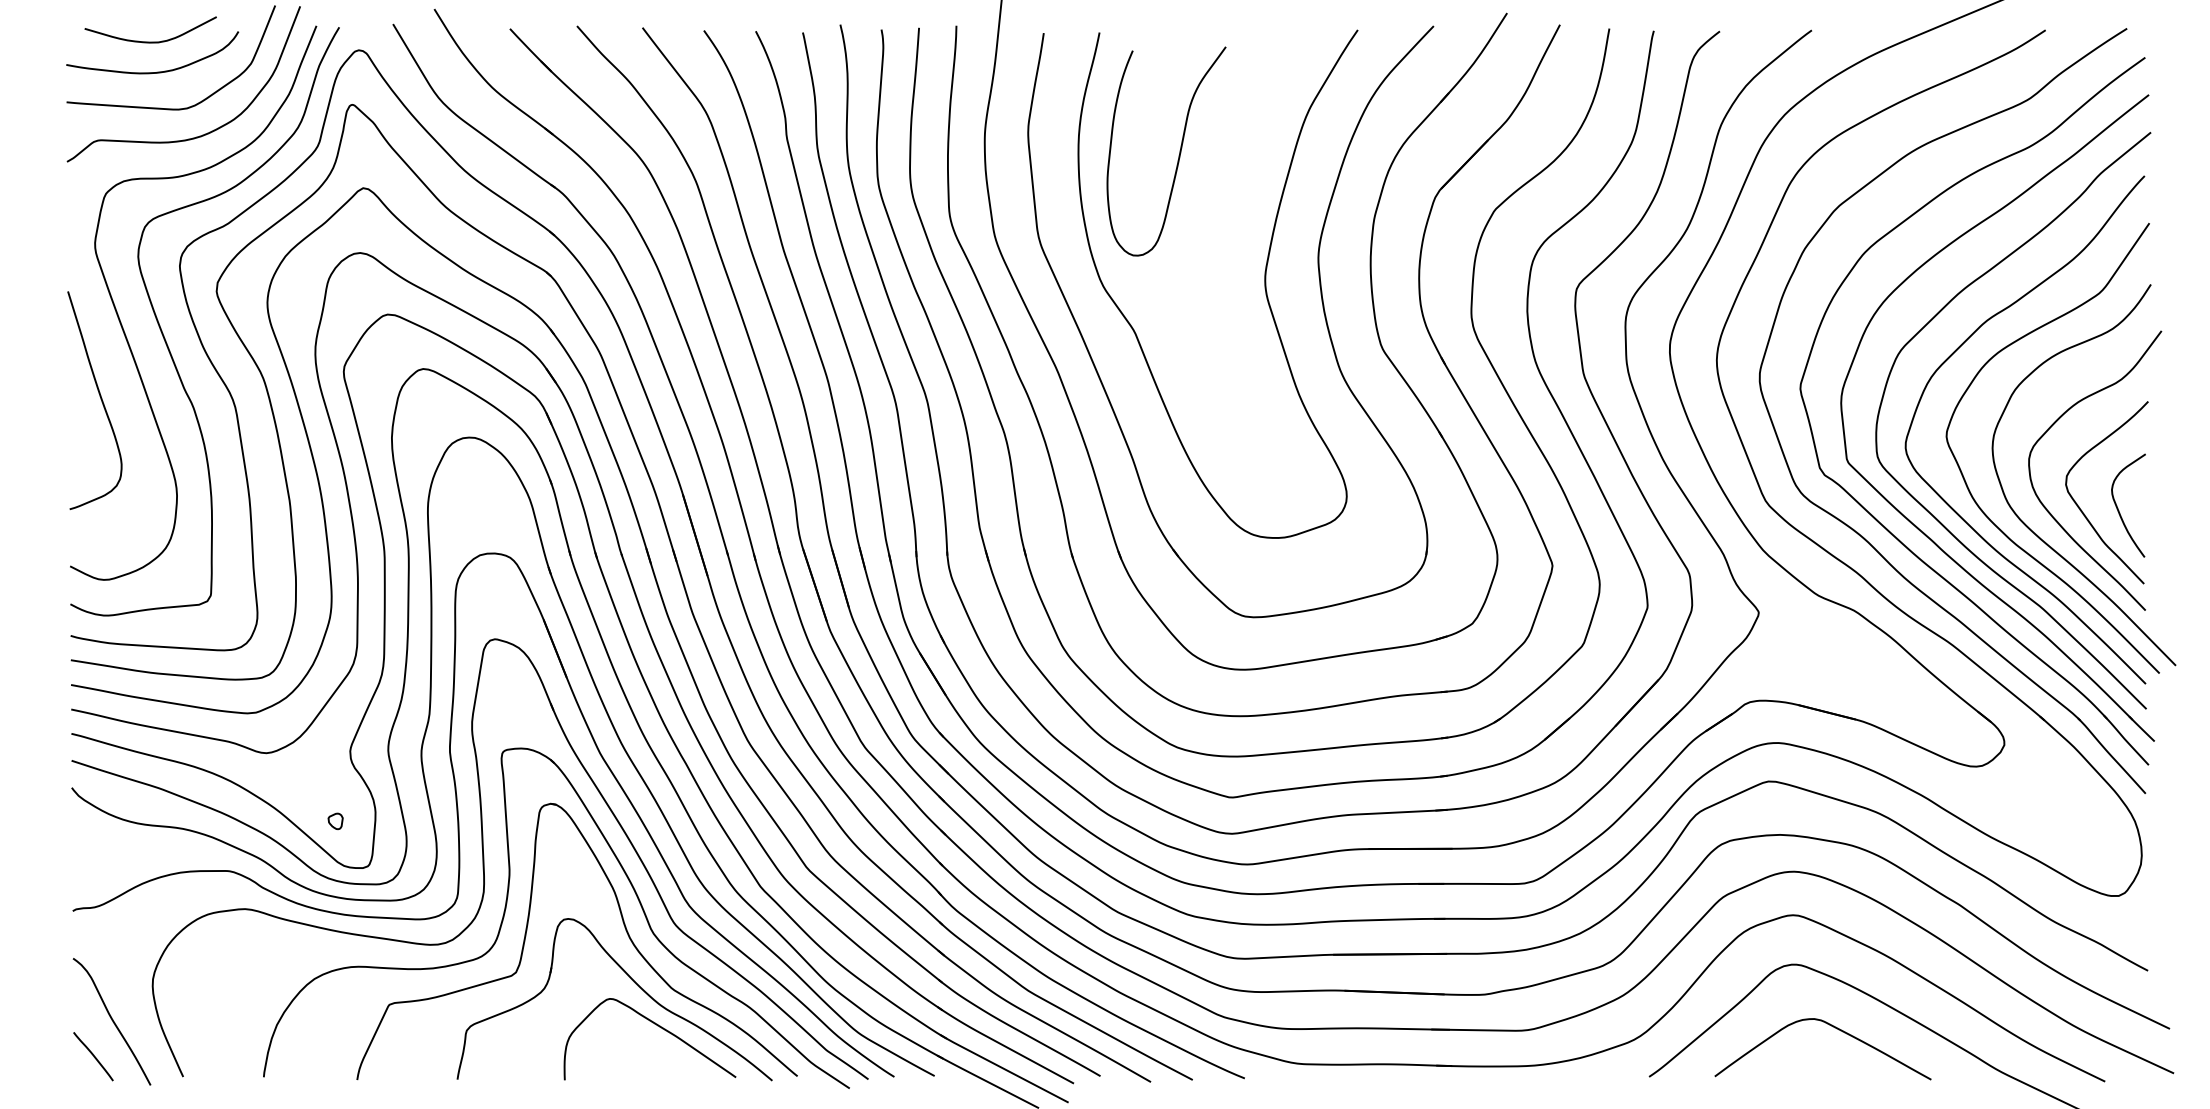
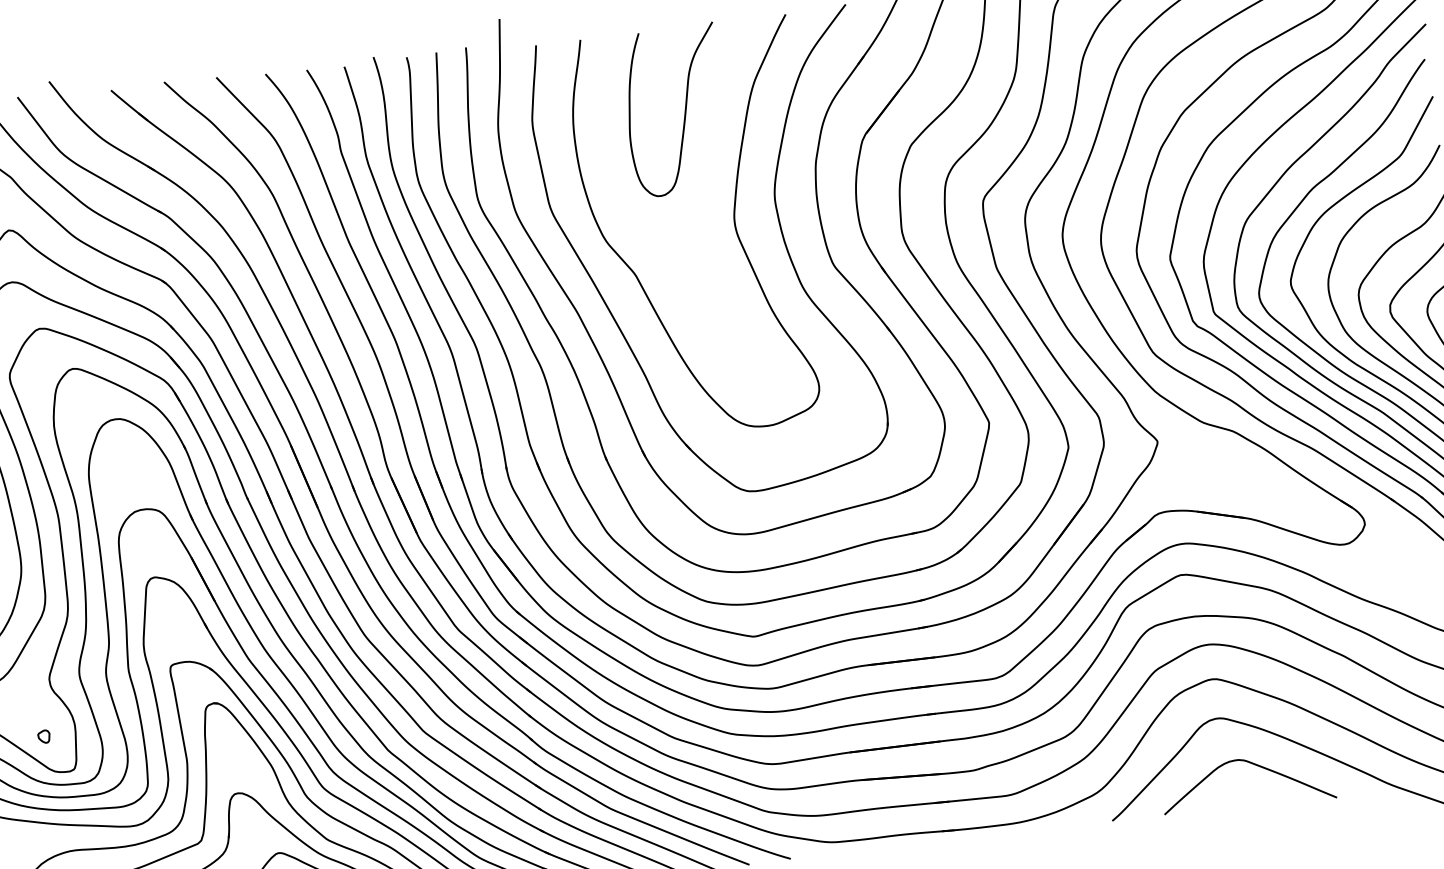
curve: (1178, 155) -> (684, 112), moved

